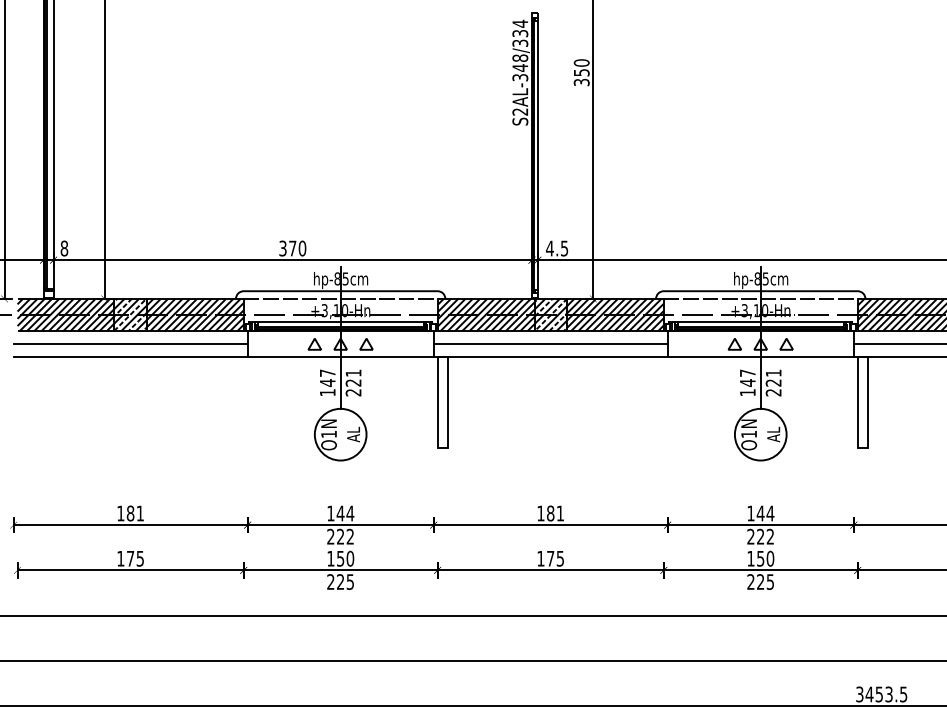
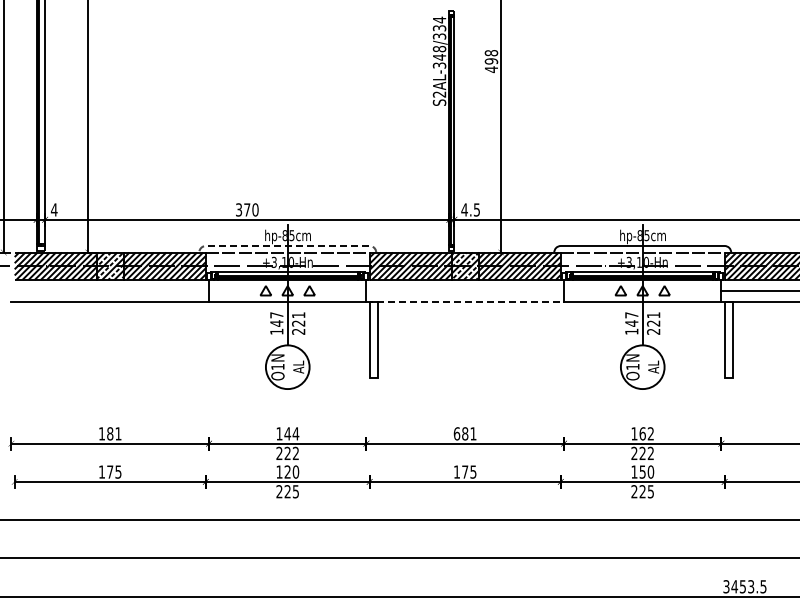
text: (581, 72) -> (491, 61), 350 -> 498
text: (63, 248) -> (53, 209), 8 -> 4
line: (340, 291) -> (287, 246), solid -> dashed
line: (130, 343) -> (110, 290), removed
line: (551, 343) -> (465, 290), removed
line: (551, 356) -> (465, 301), solid -> dashed
text: (540, 513) -> (456, 433), 181 -> 681
text: (765, 513) -> (646, 433), 144 -> 162
text: (340, 558) -> (287, 471), 150 -> 120

